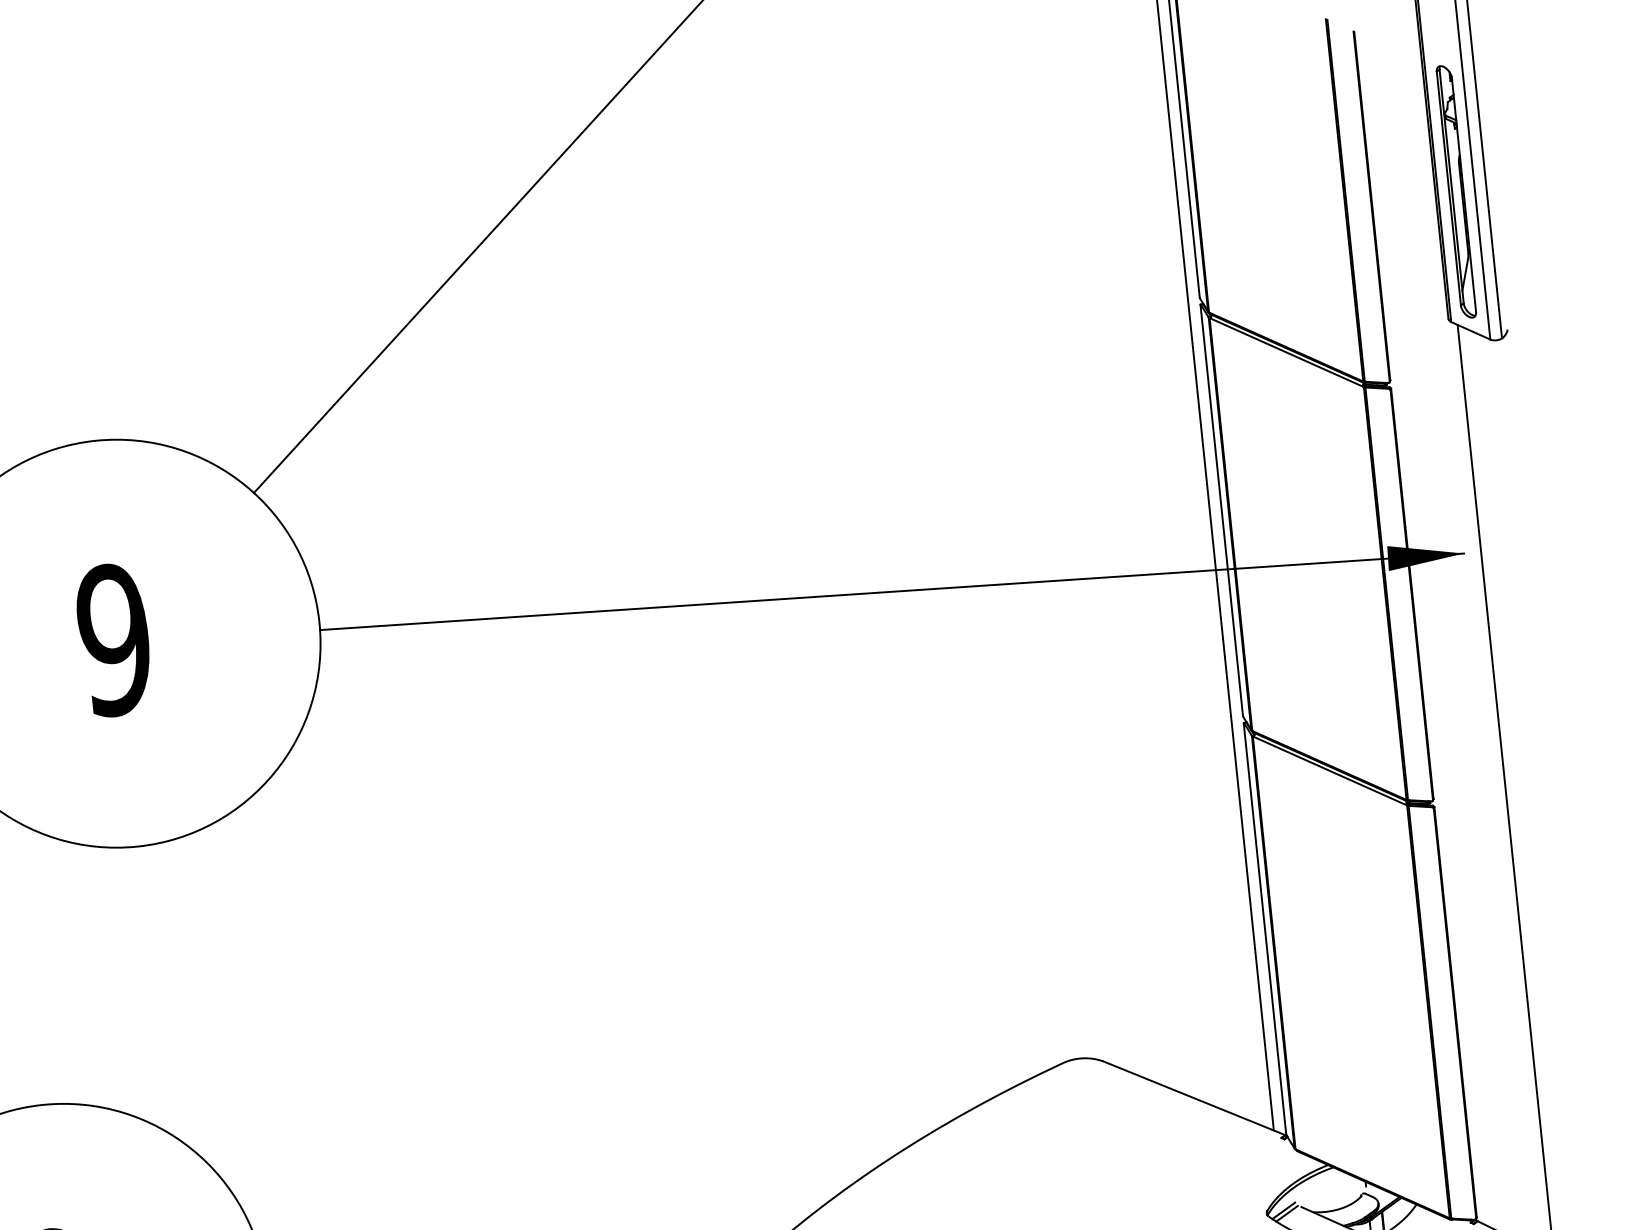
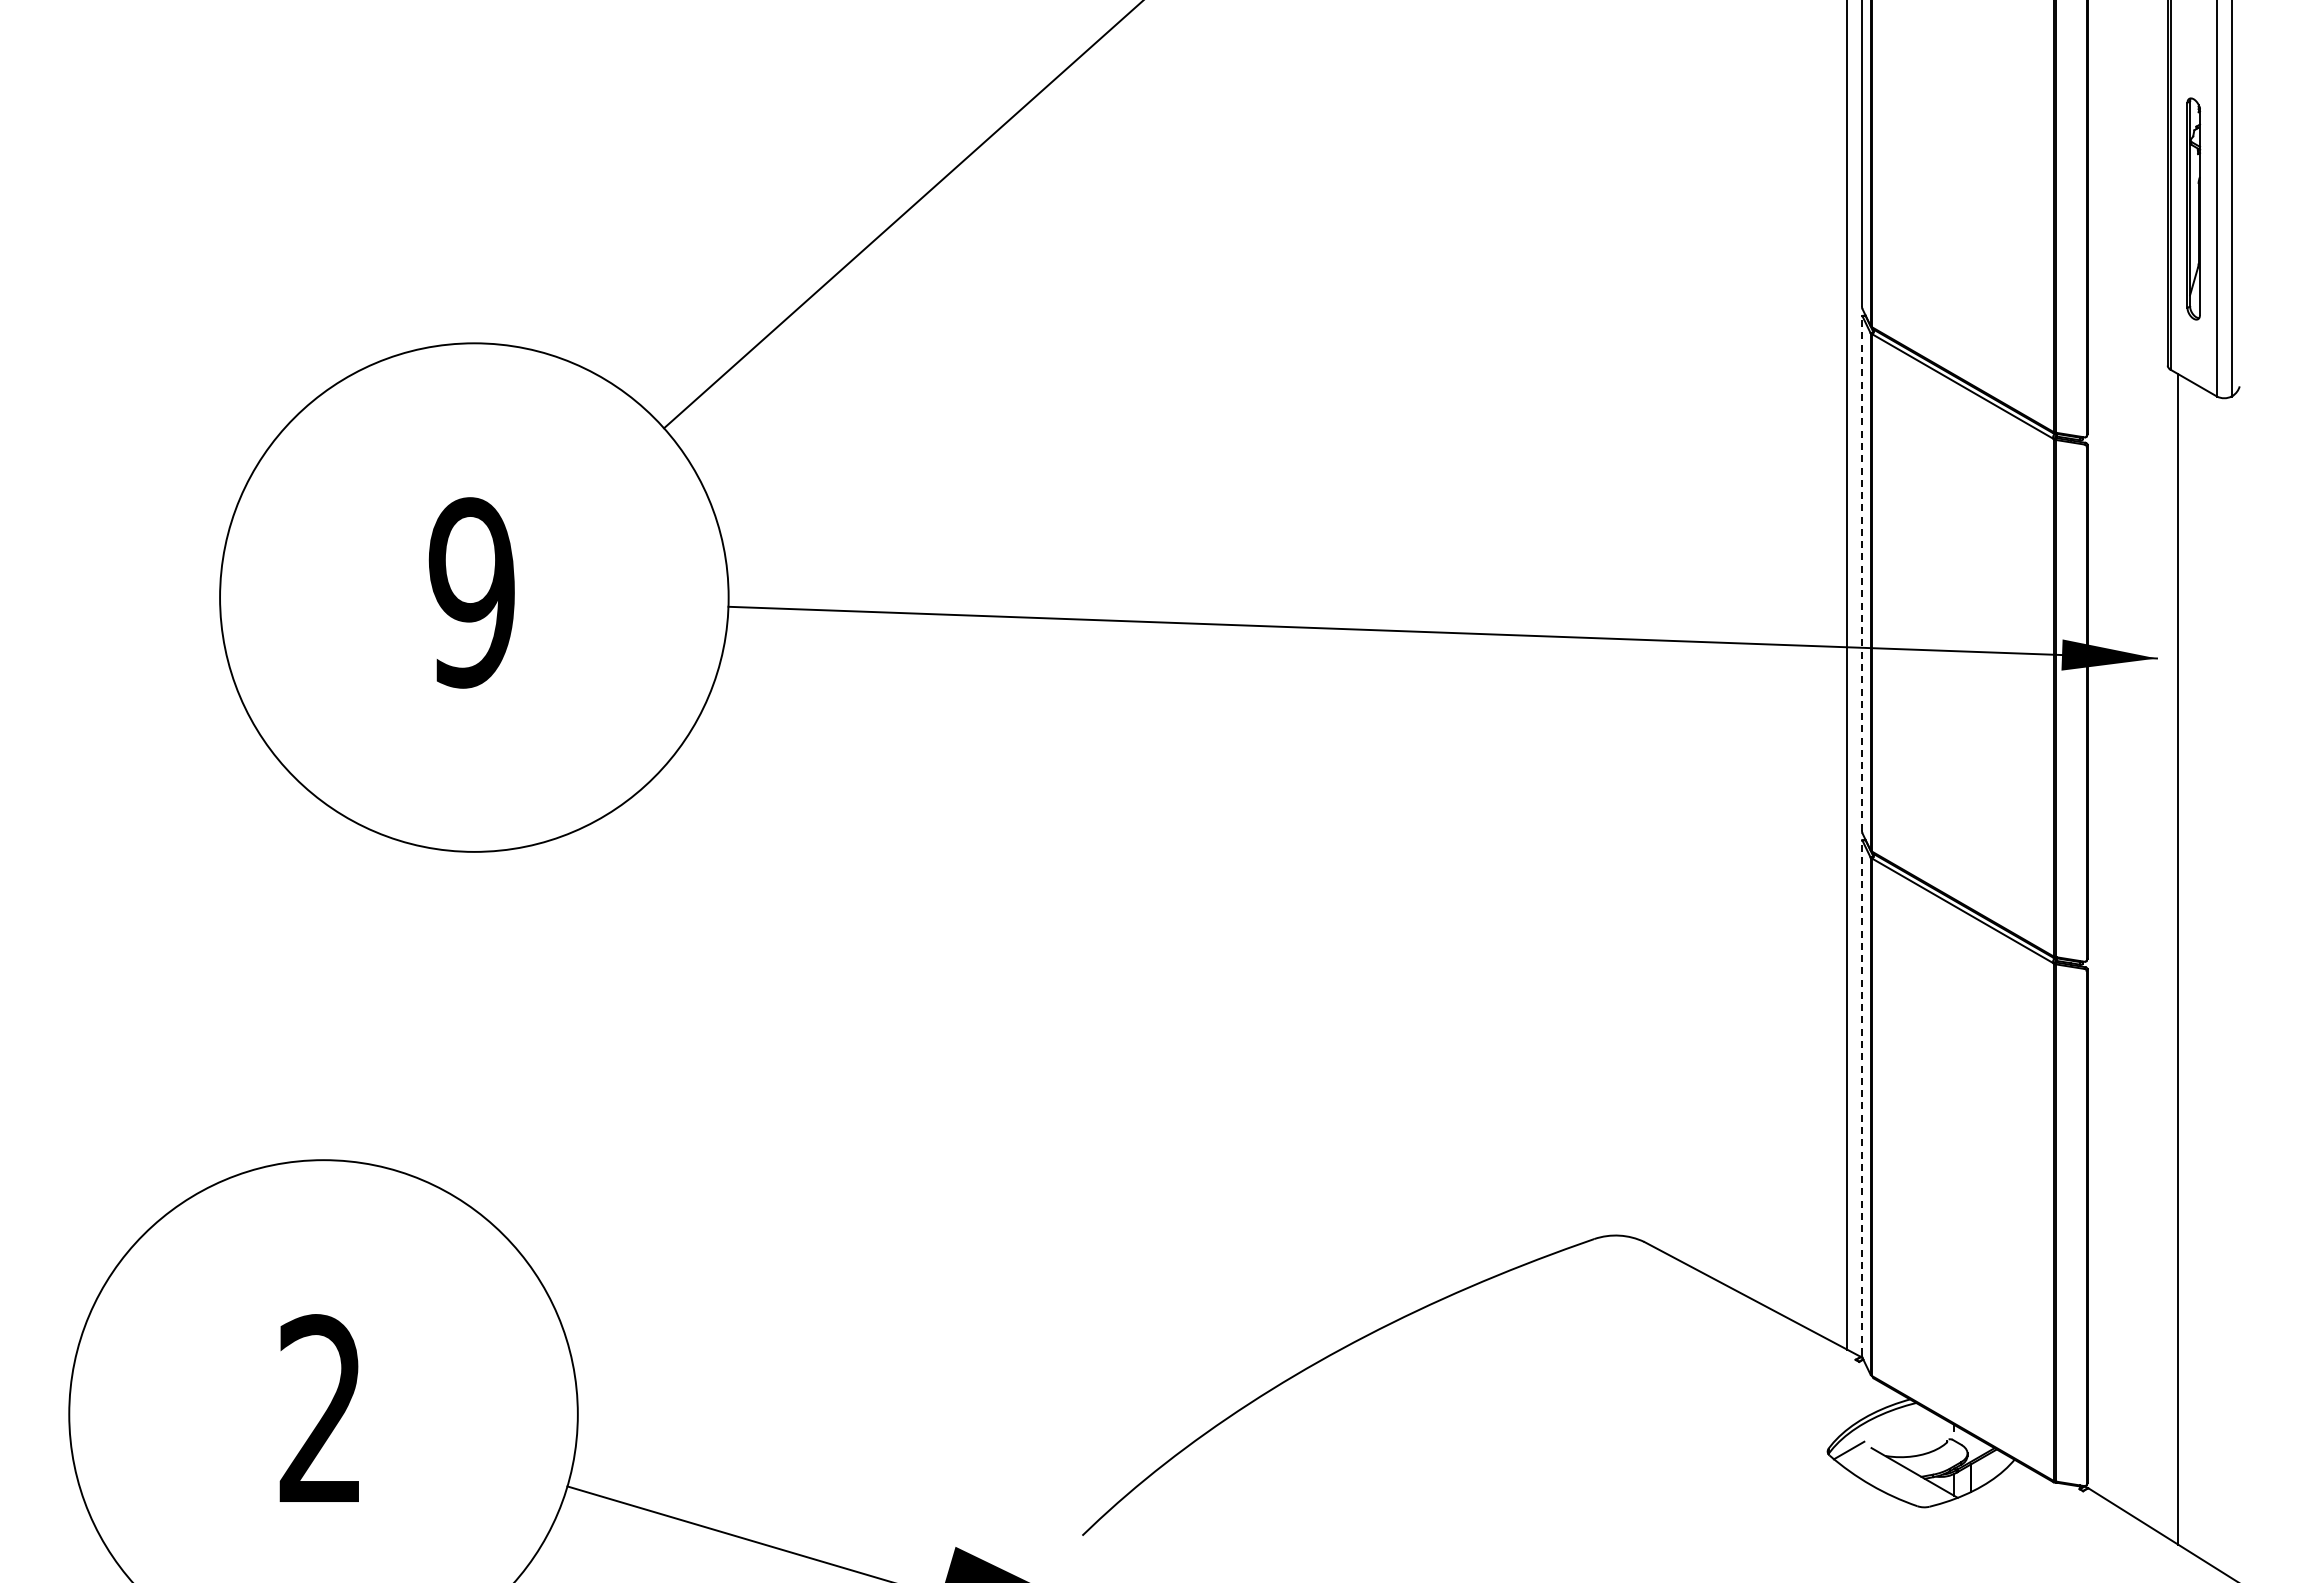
part: (1456, 191) -> (2193, 208), size x0.7
line: (1221, 510) -> (1861, 573), solid -> dashed
line: (1264, 928) -> (1861, 1098), solid -> dashed
line: (1286, 1213) -> (1852, 1454), removed

